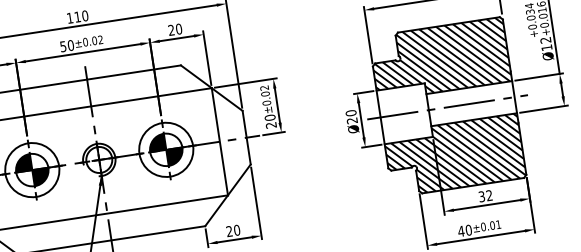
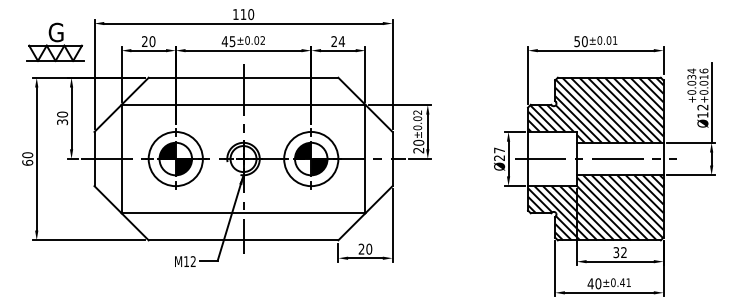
text: (178, 29) -> (341, 41), 20 -> 24
text: (66, 46) -> (228, 41), 50 -> 45
text: (351, 113) -> (499, 150), Ø20 -> Ø27
text: (492, 225) -> (622, 282), ±0.01 -> ±0.41

